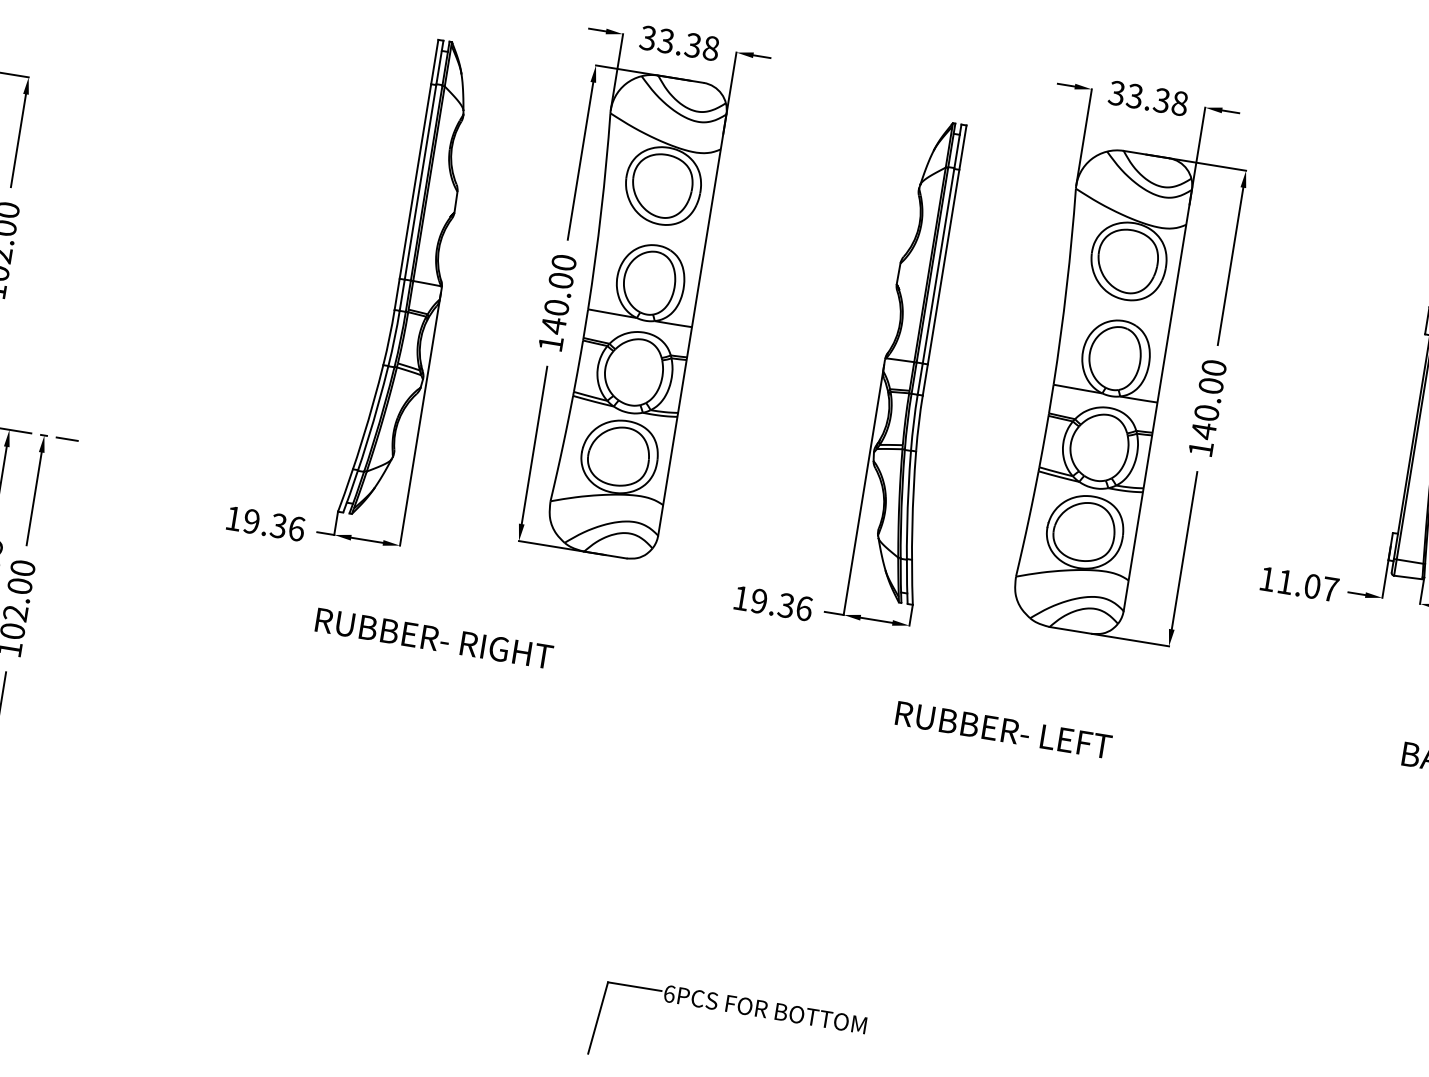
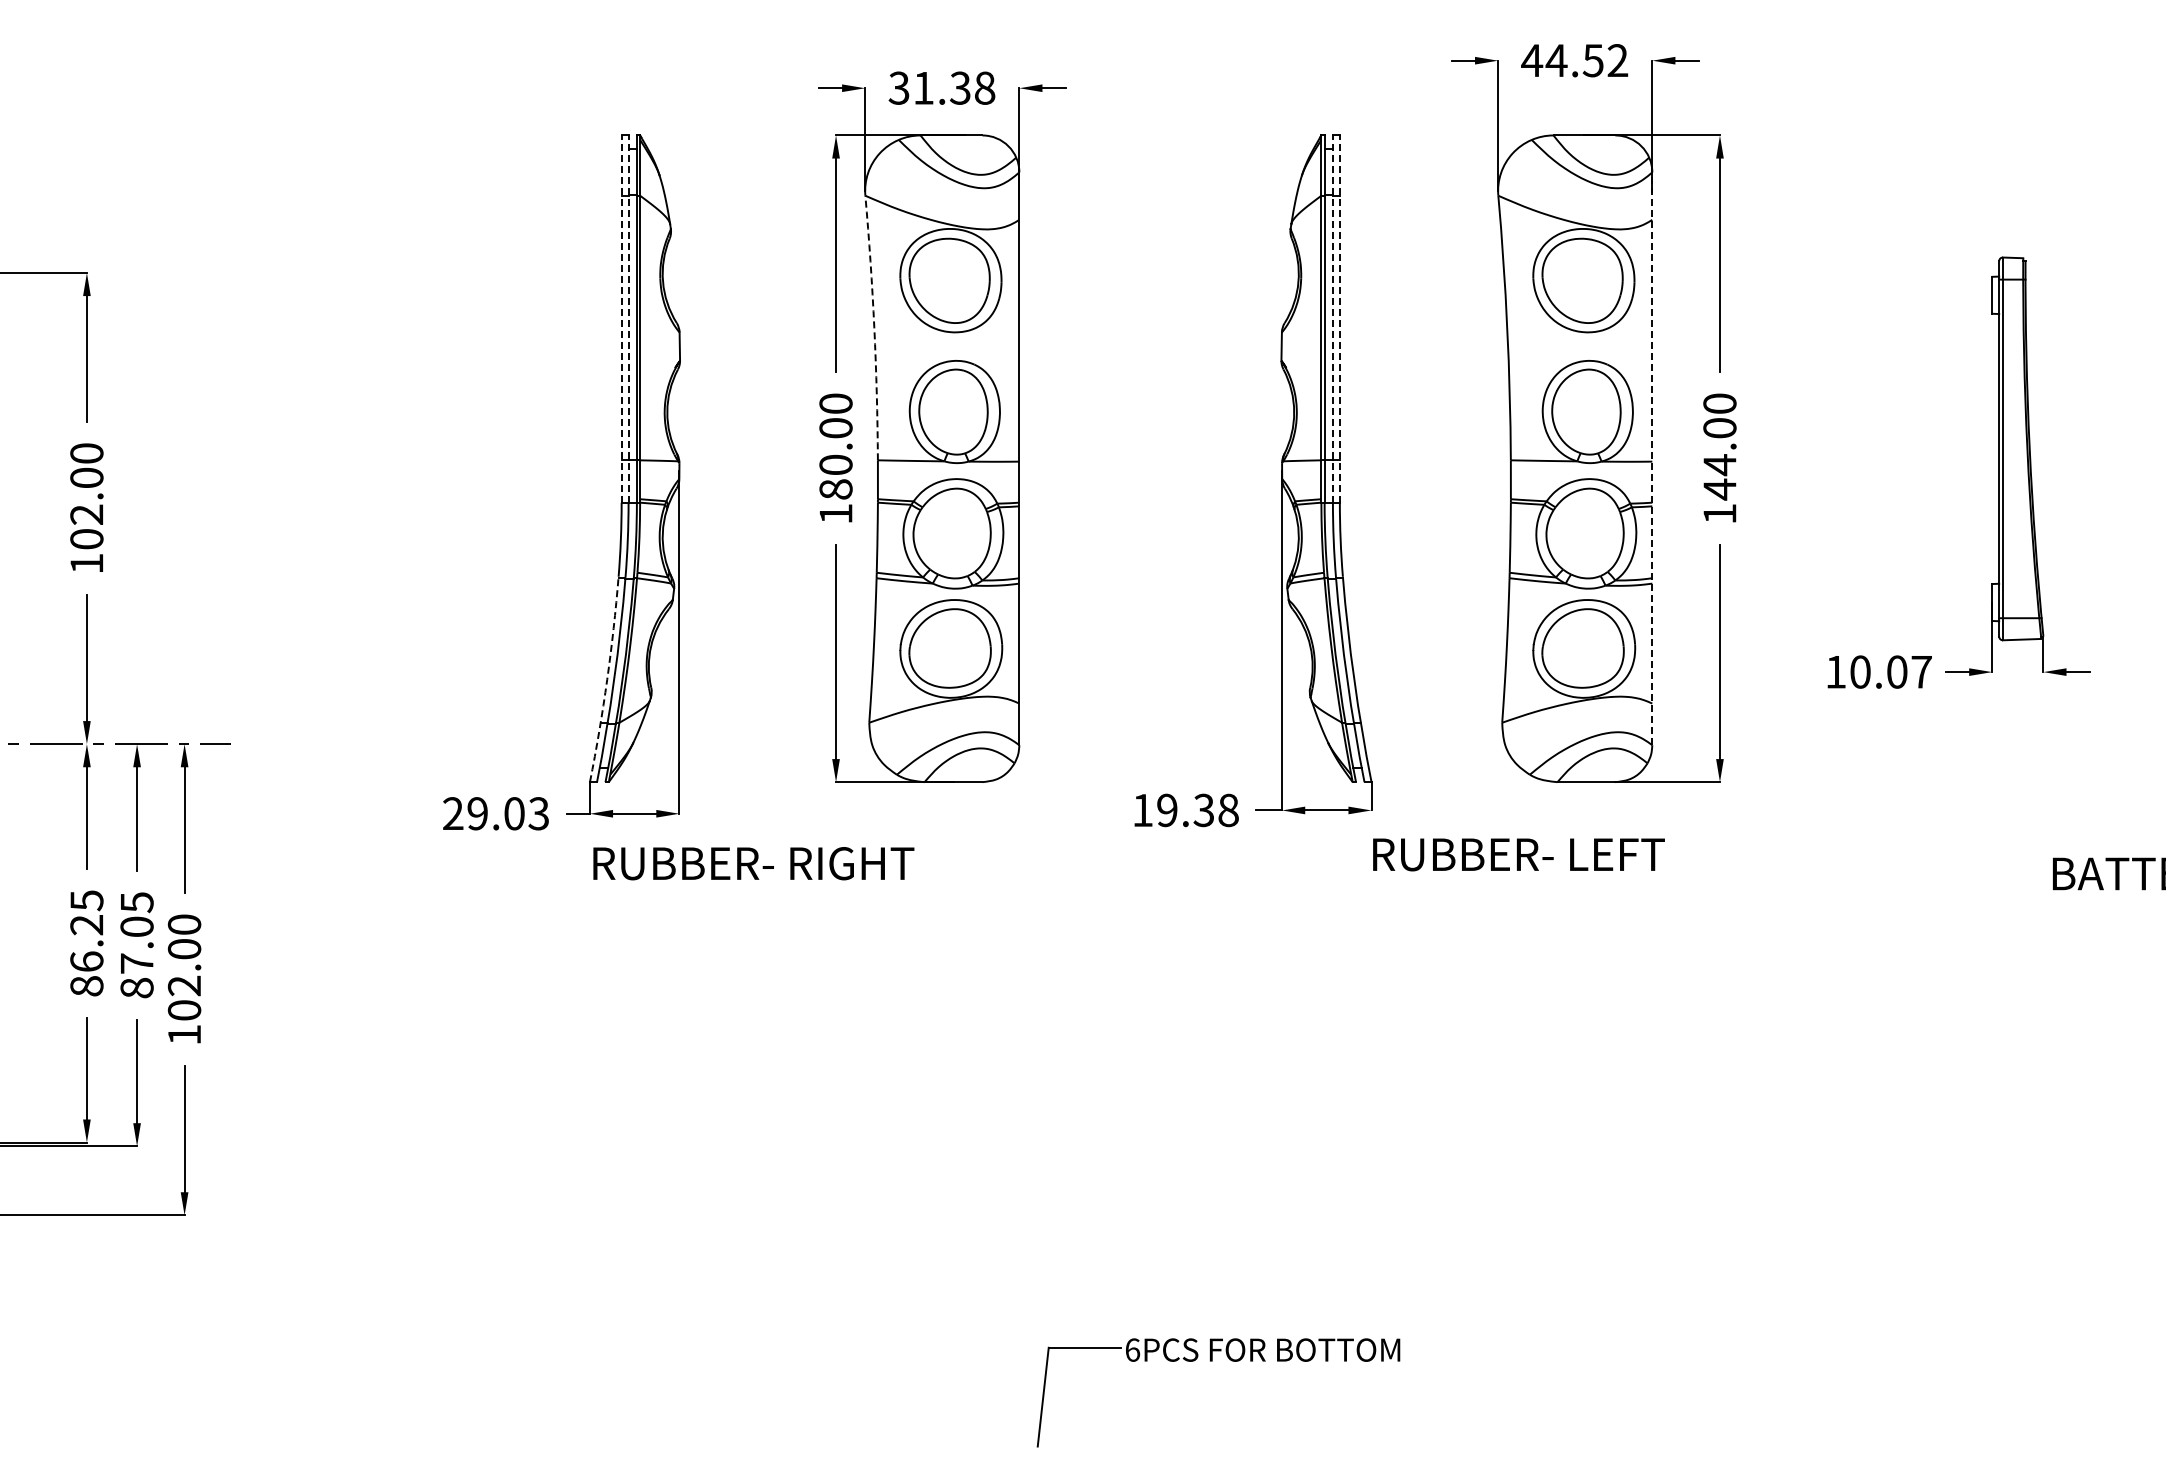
text: (666, 40) -> (923, 87), 33.38 -> 31.38
text: (1148, 98) -> (1574, 60), 33.38 -> 44.52
line: (416, 175) -> (621, 319), solid -> dashed
line: (421, 176) -> (628, 319), solid -> dashed
arc: (601, 211) -> (874, 327), solid -> dashed
line: (939, 259) -> (1332, 319), solid -> dashed
line: (944, 260) -> (1339, 319), solid -> dashed
text: (553, 325) -> (835, 489), 140.00 -> 180.00
line: (1157, 400) -> (1652, 458), solid -> dashed
text: (1206, 413) -> (1719, 465), 140.00 -> 144.00
arc: (363, 438) -> (607, 679), solid -> dashed
text: (265, 523) -> (496, 813), 19.36 -> 29.03
text: (1285, 581) -> (1860, 671), 11.07 -> 10.07
text: (804, 608) -> (1228, 810), 19.36 -> 19.38
text: (434, 638) -> (753, 863), moved
text: (1003, 729) -> (1518, 854), moved

